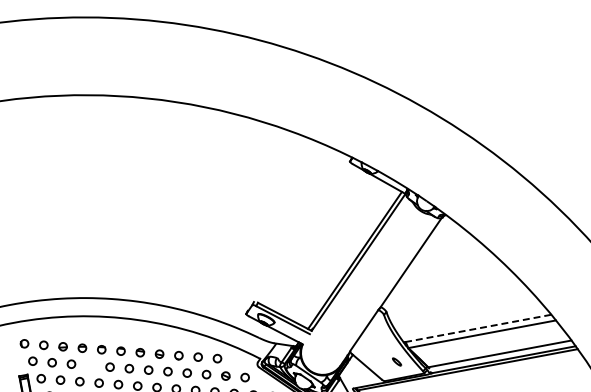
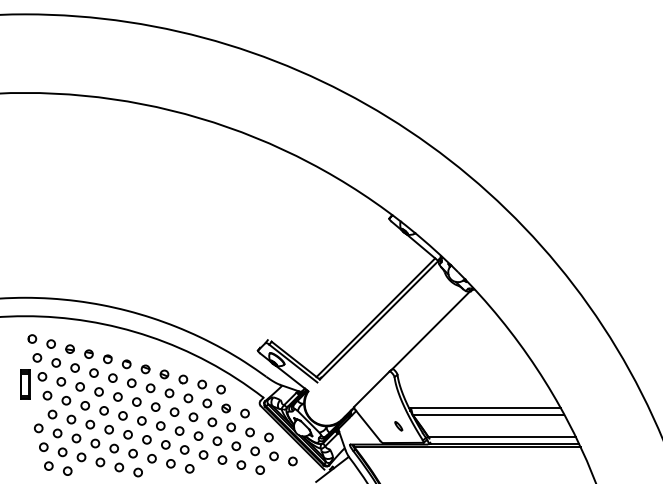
line: (479, 328) -> (486, 408), dashed -> solid
circle: (90, 365) -> (93, 372), added

